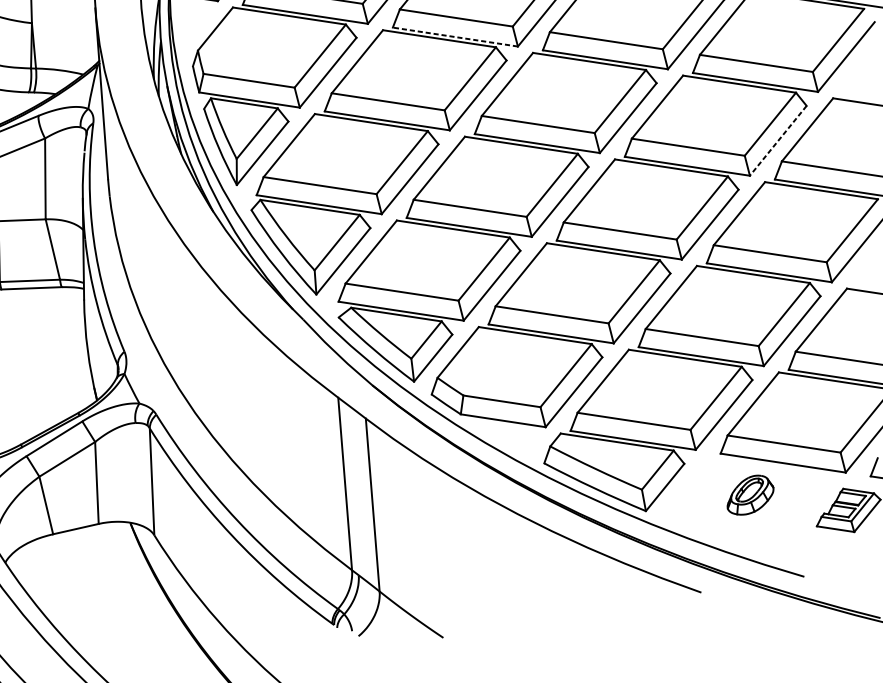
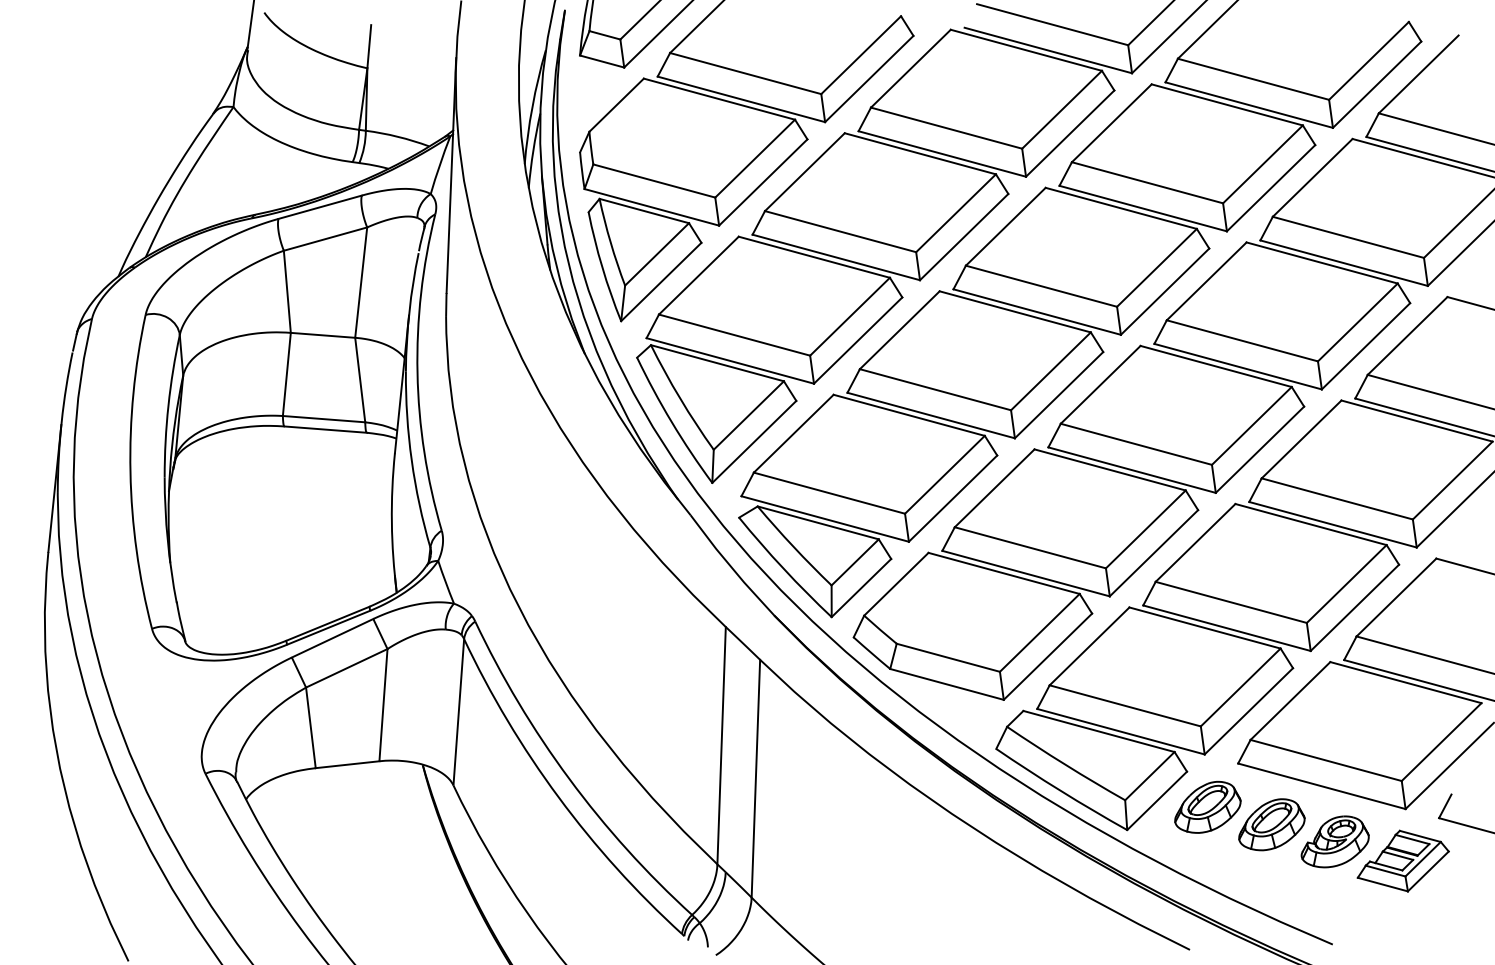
line: (455, 37) -> (942, 154), dashed -> solid
line: (778, 140) -> (1366, 346), dashed -> solid
part: (702, 487) -> (1207, 806), added
part: (796, 502) -> (1334, 841), added

